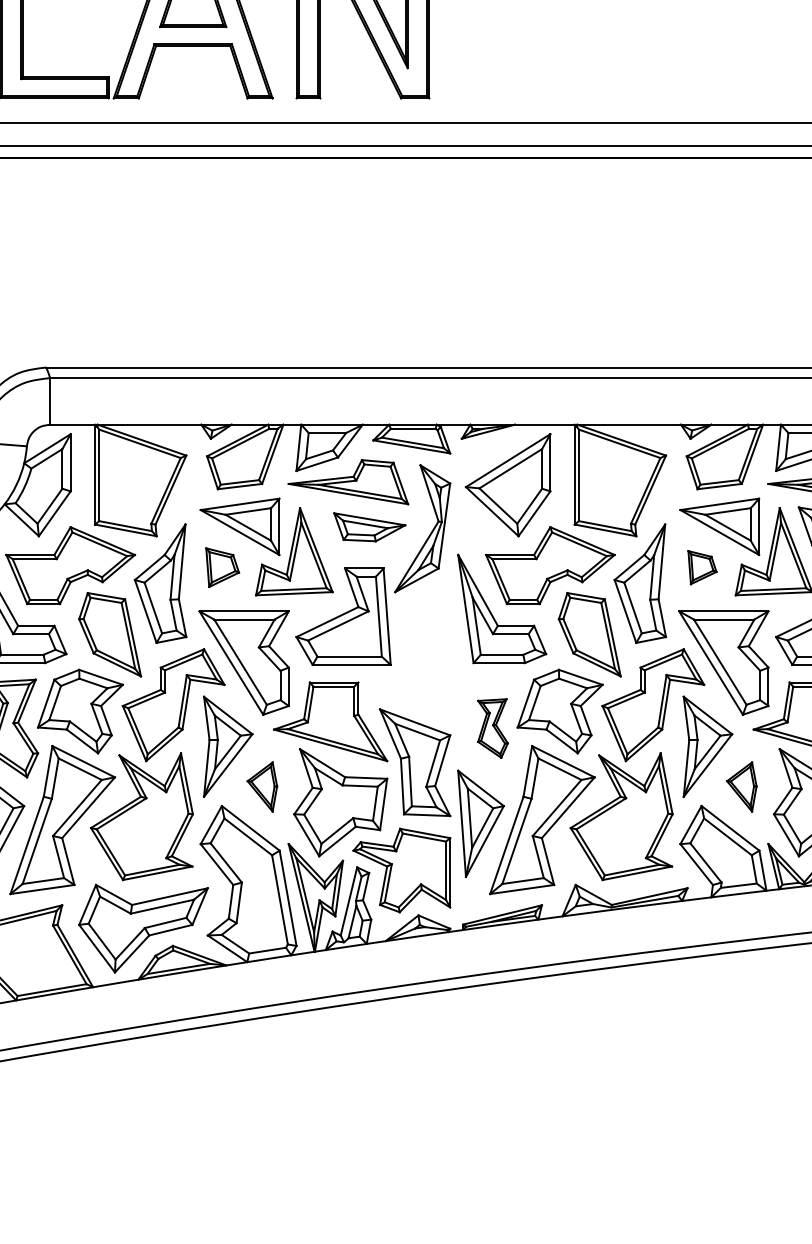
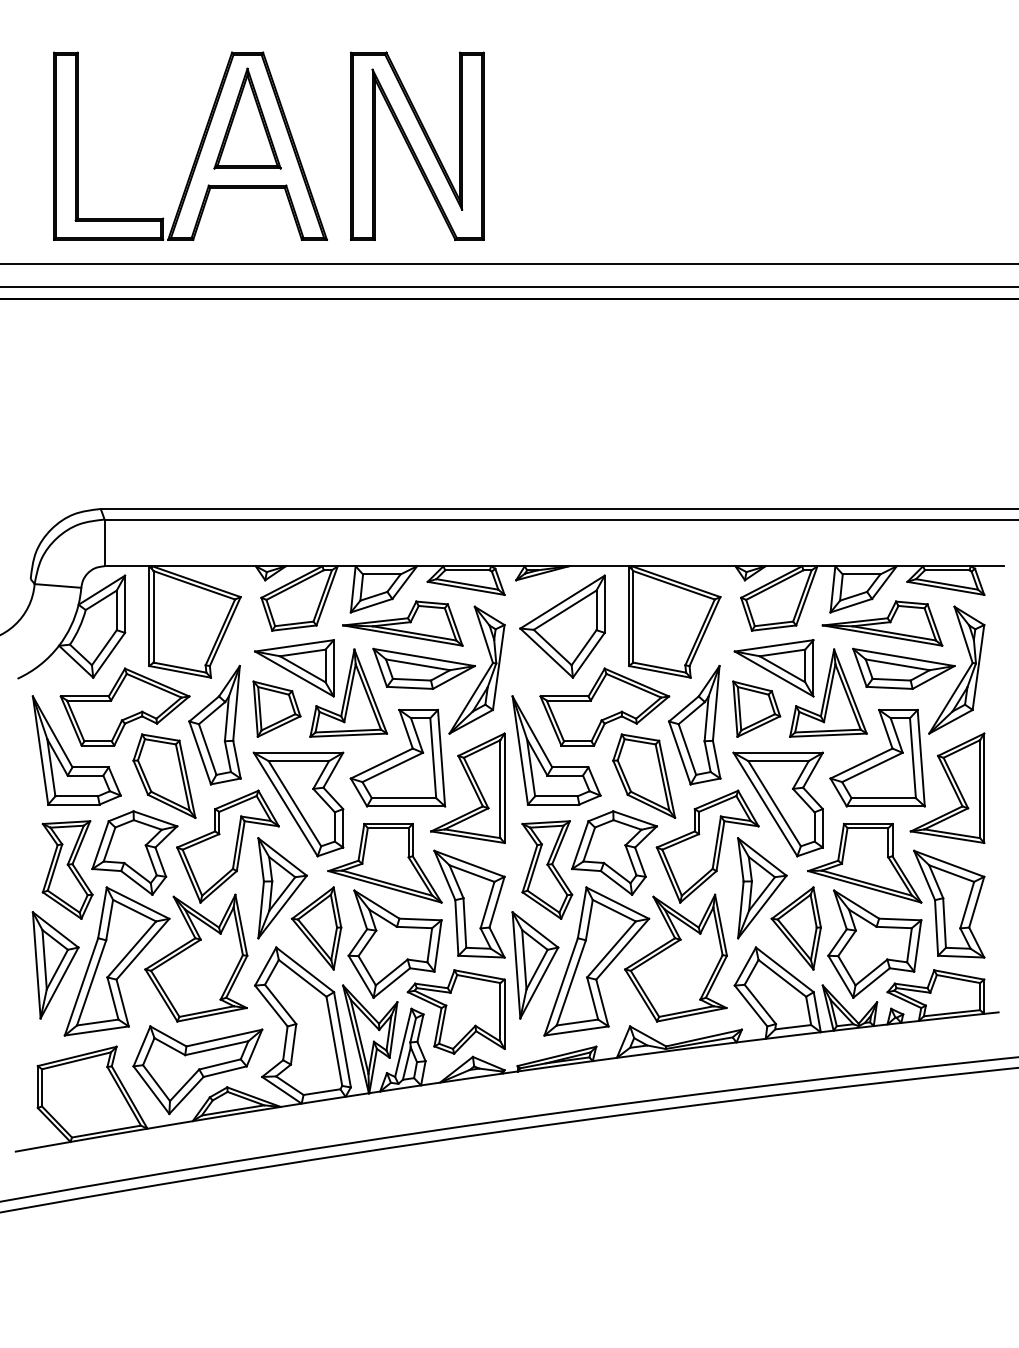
part: (369, 527) -> (423, 668), size x1.43
part: (222, 567) -> (276, 708), size x1.43
part: (702, 567) -> (756, 708), size x1.67
part: (413, 646) -> (467, 787), added
part: (493, 728) -> (547, 869), size x1.67
part: (262, 787) -> (316, 928), size x1.67
part: (741, 787) -> (795, 928), size x1.67

